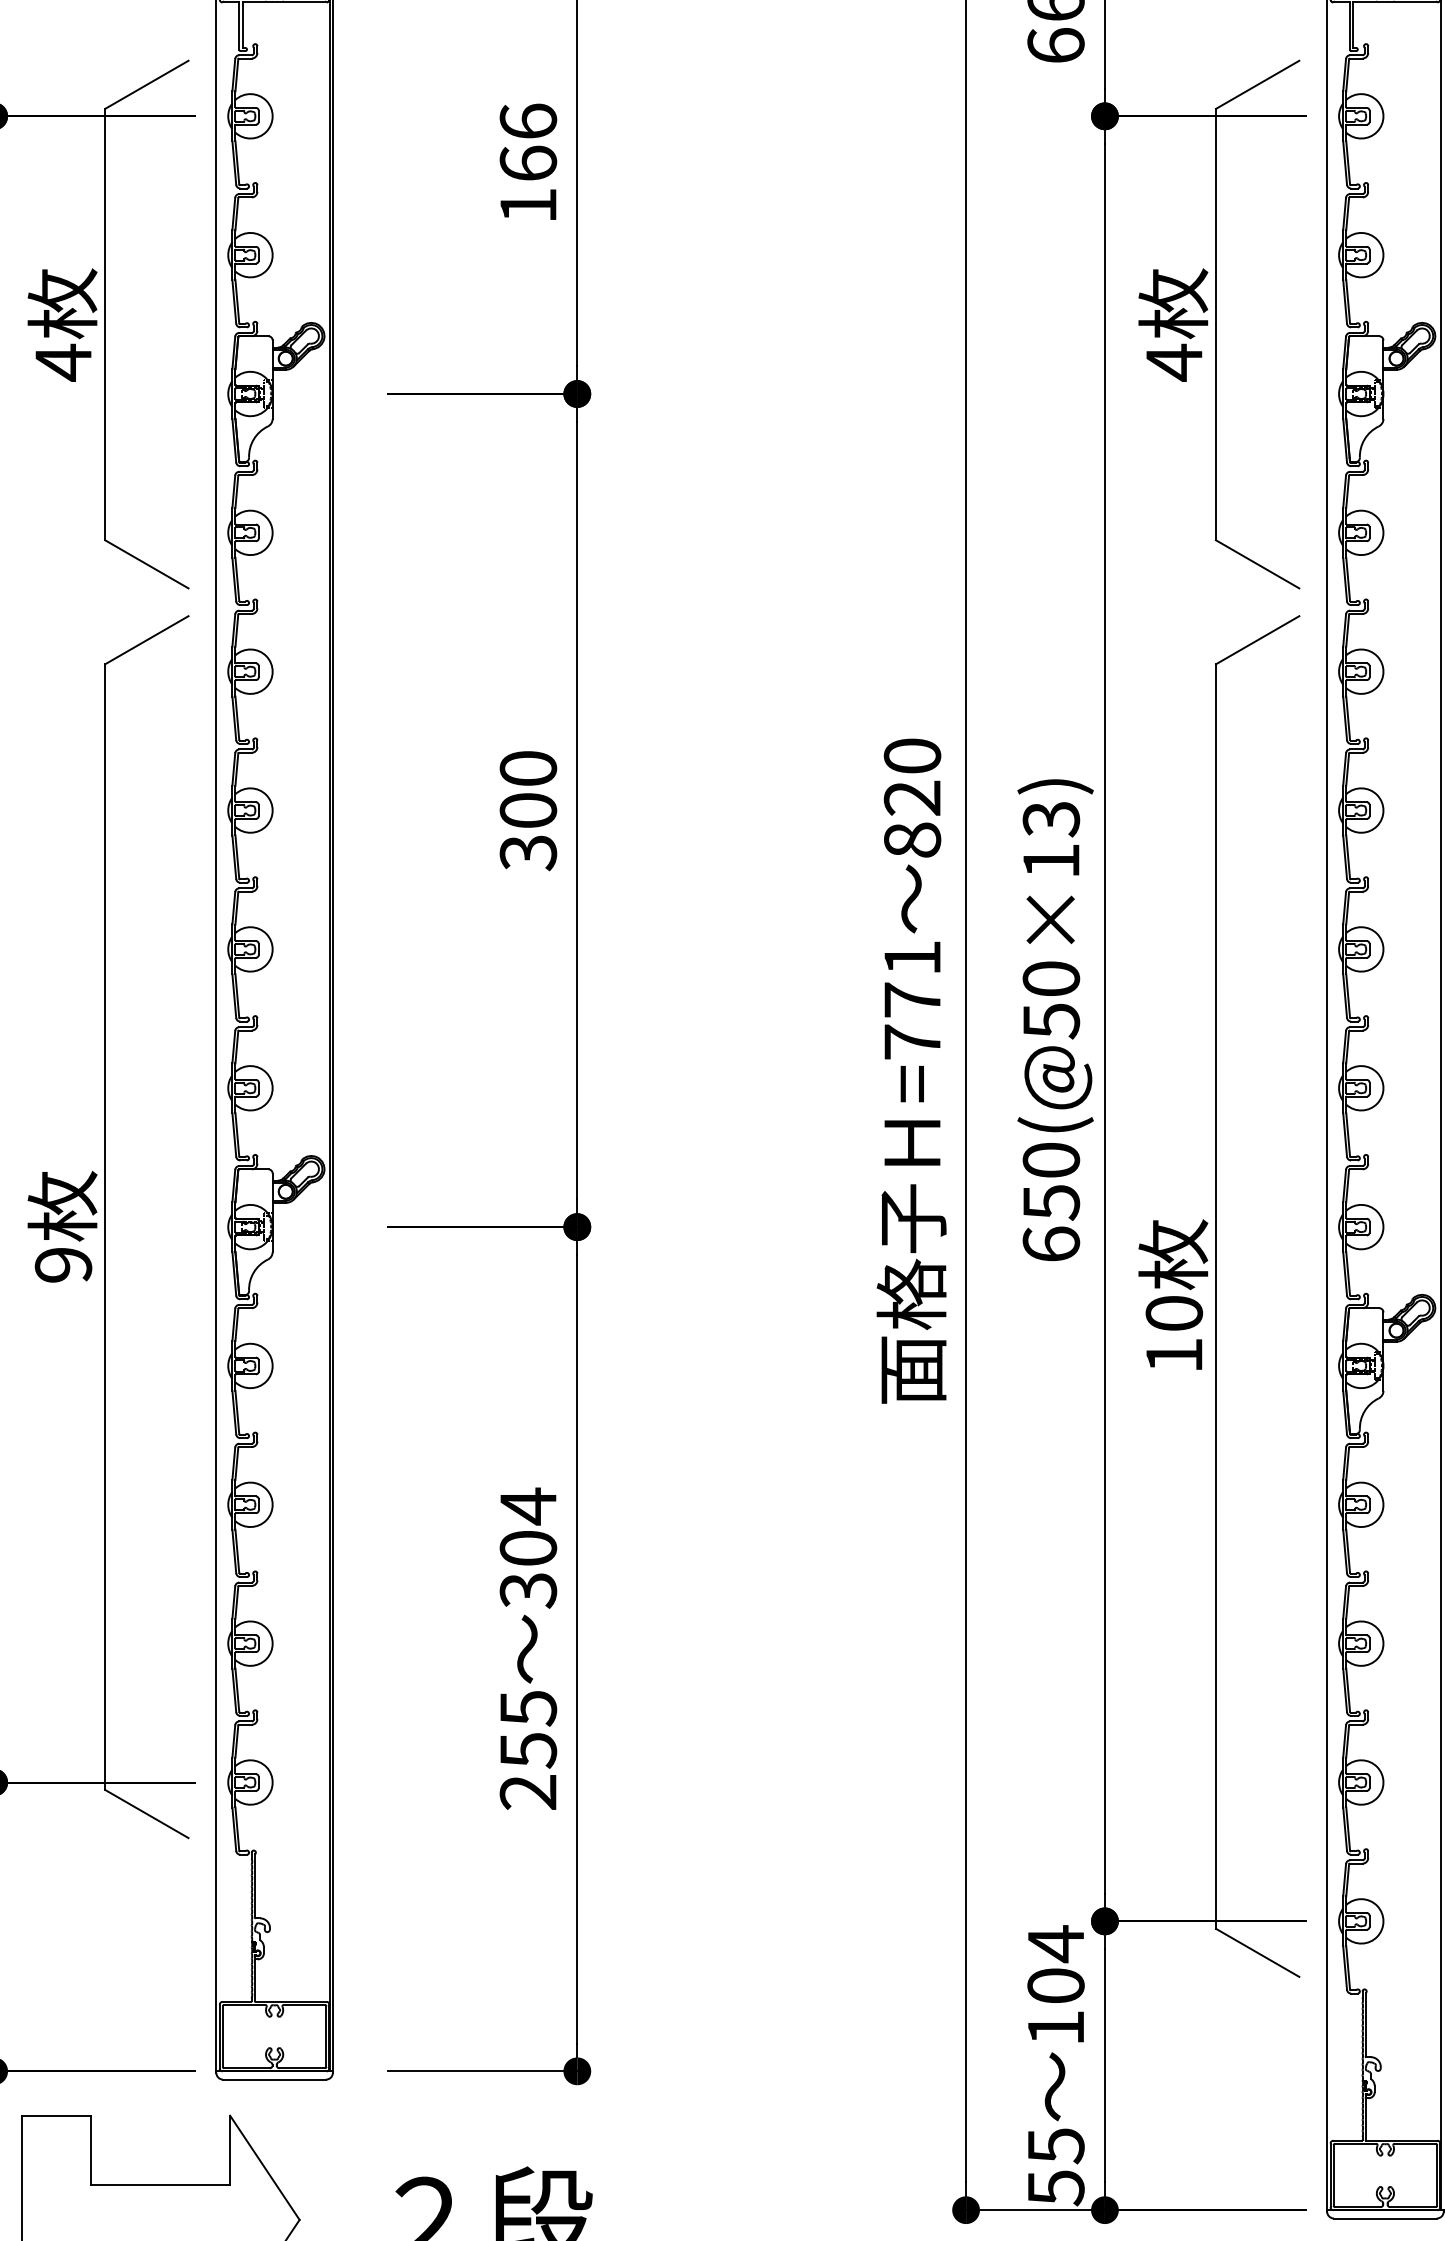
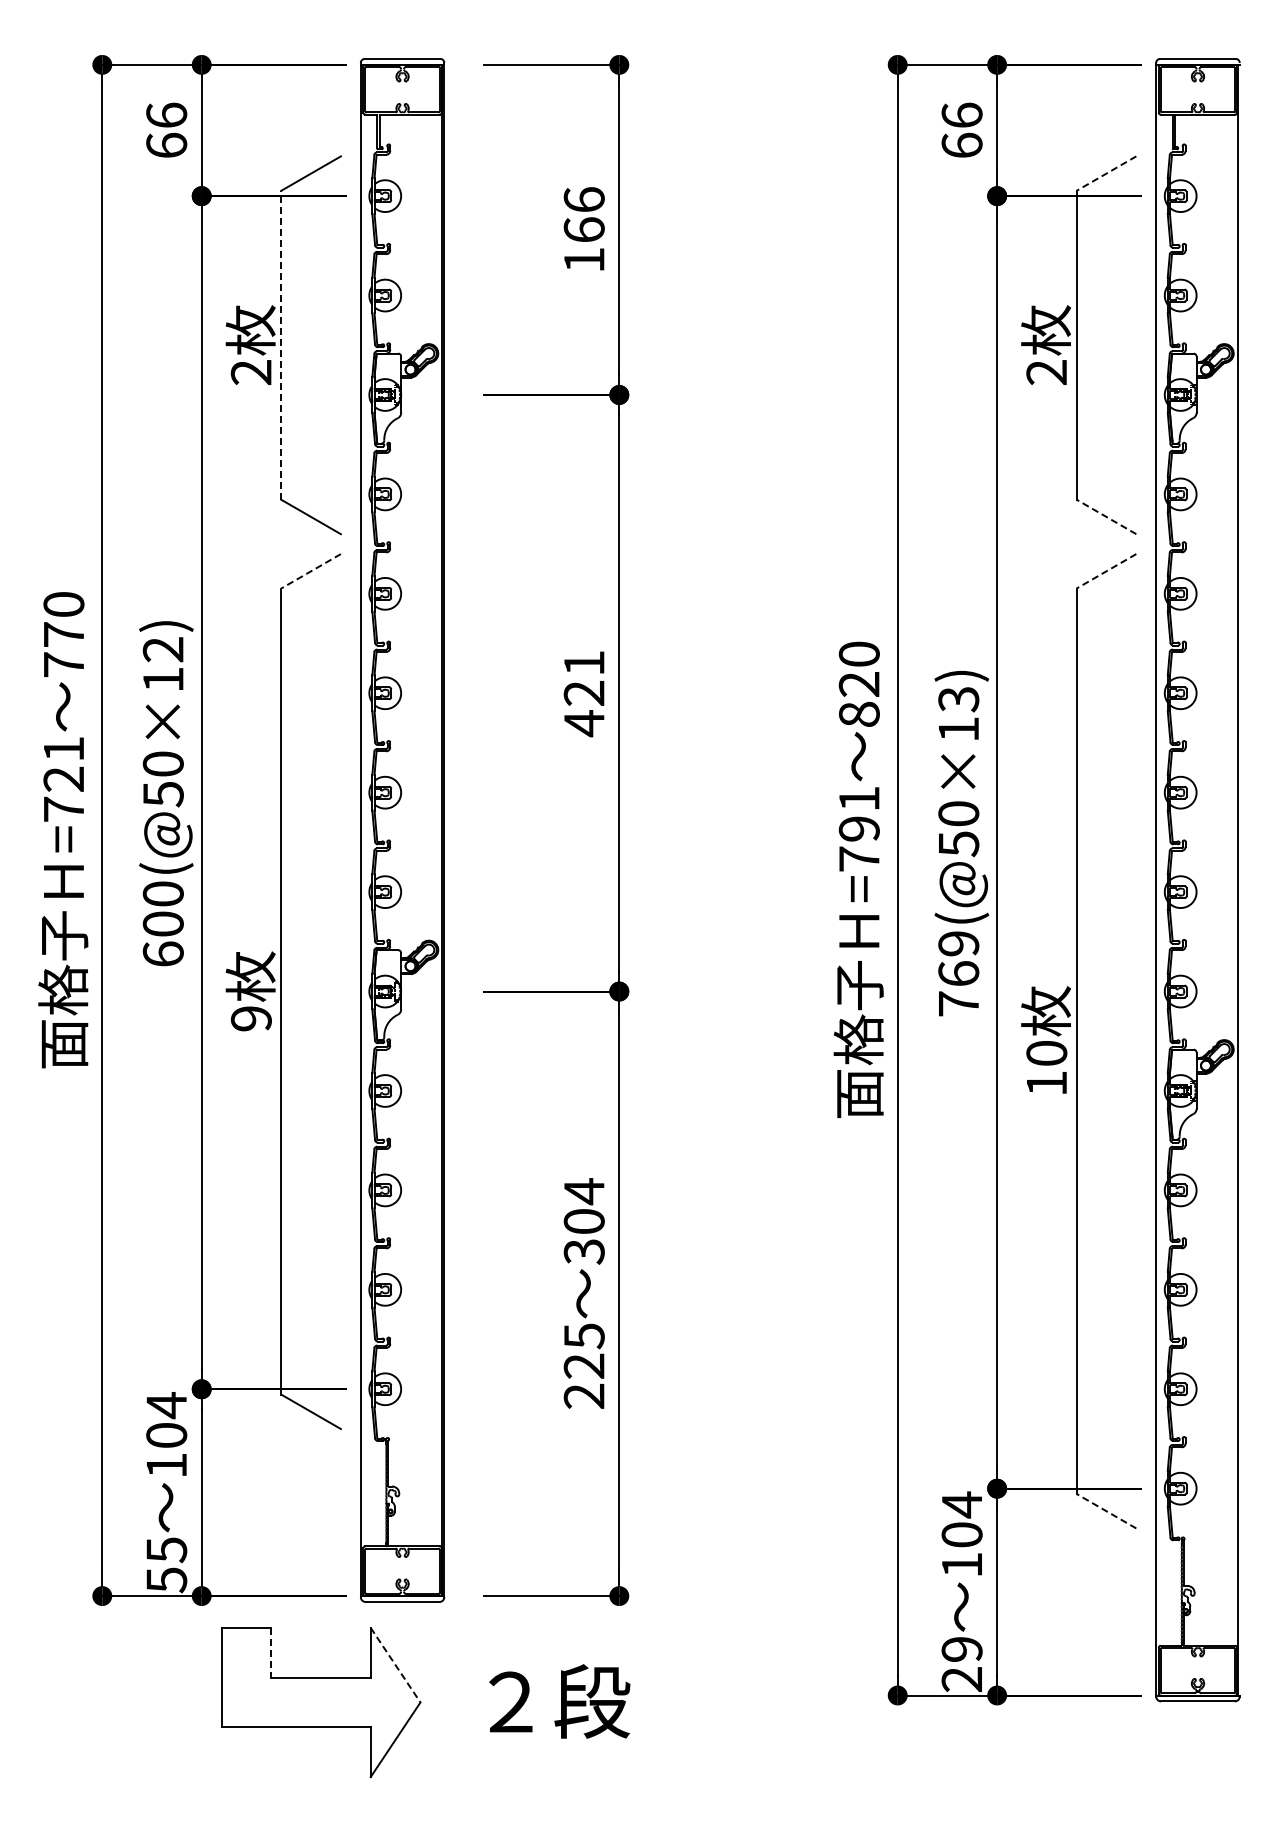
line: (1257, 84) -> (1106, 173), solid -> dashed
line: (105, 323) -> (281, 344), solid -> dashed
text: (62, 362) -> (250, 372), 4 -> 2
text: (1173, 362) -> (1046, 372), 4 -> 2
line: (1257, 563) -> (1106, 516), solid -> dashed
line: (146, 640) -> (310, 571), solid -> dashed
line: (1257, 640) -> (1106, 571), solid -> dashed
text: (527, 810) -> (583, 693), 300 -> 421
text: (911, 999) -> (858, 828), =771 -> =791
text: (1050, 1201) -> (958, 973), 650(@50×13) -> 769(@50×13)
text: (527, 1750) -> (583, 1366), 255 -> 225
line: (1257, 1953) -> (1106, 1511), solid -> dashed
line: (91, 2150) -> (271, 1652), solid -> dashed
text: (1055, 2166) -> (961, 1664), 55 -> 29
line: (264, 2168) -> (395, 1665), solid -> dashed

